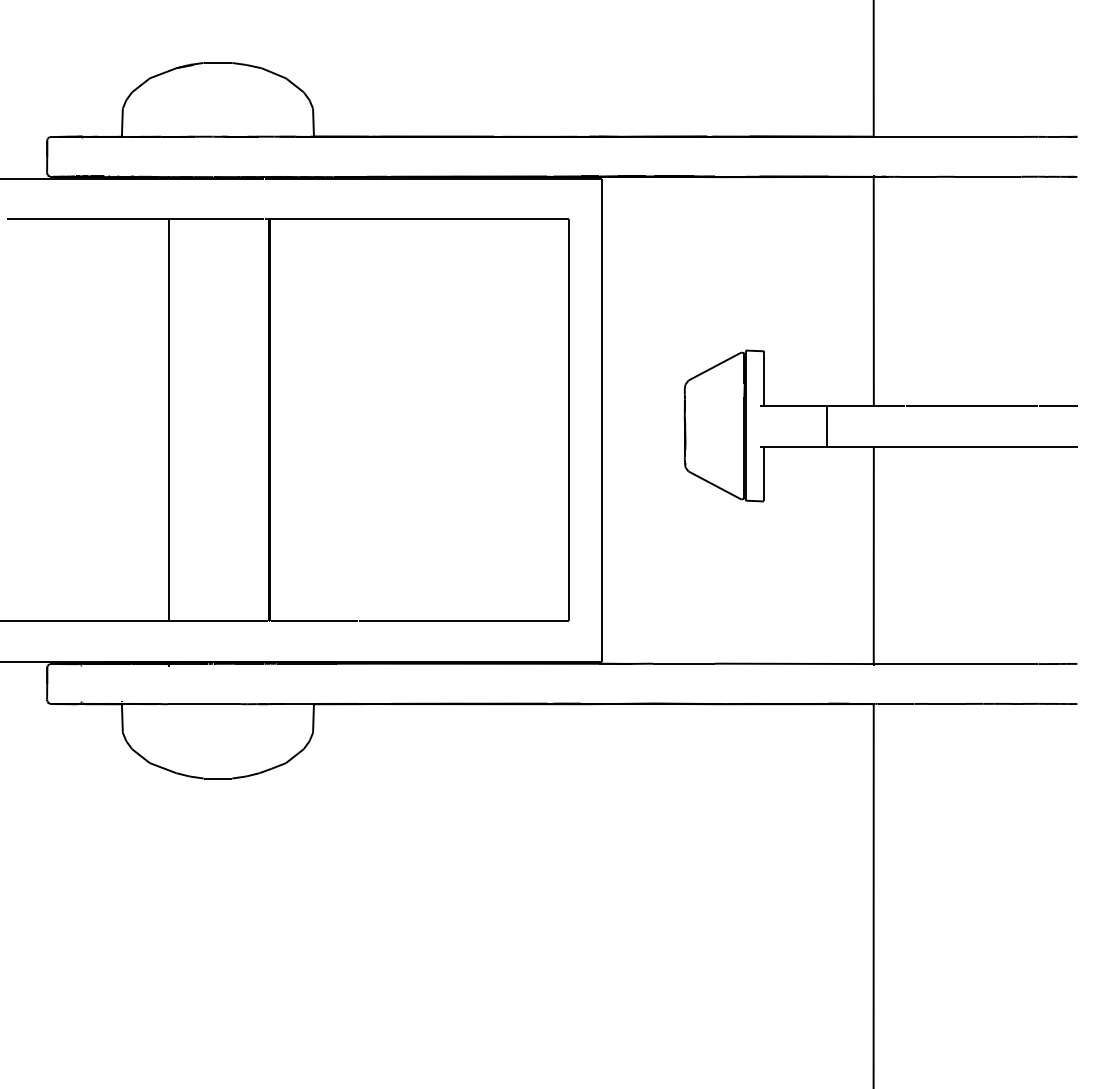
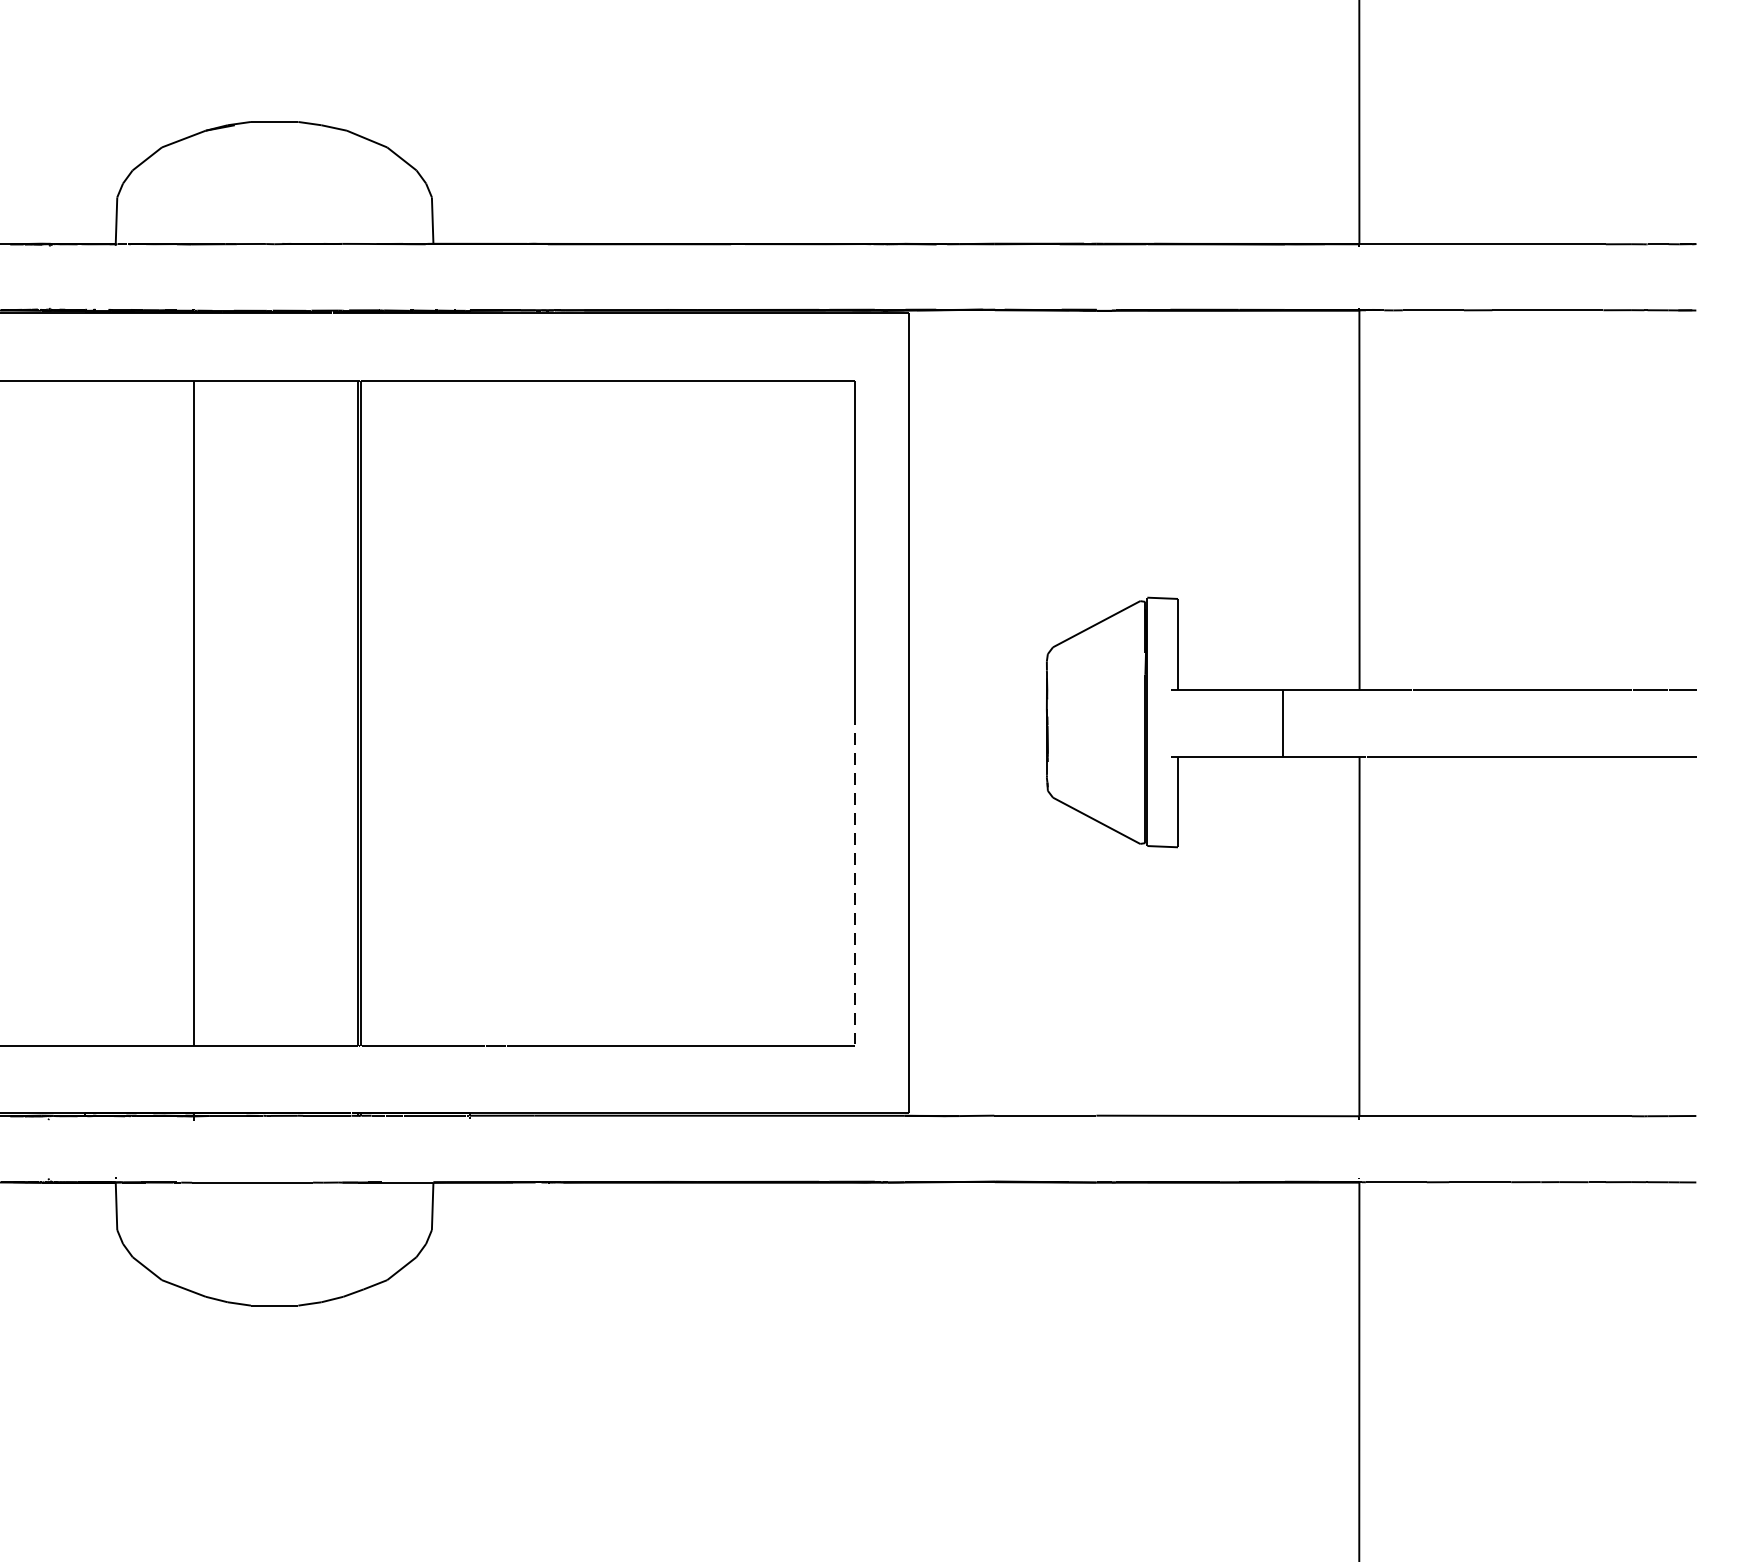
line: (569, 521) -> (856, 880), solid -> dashed

